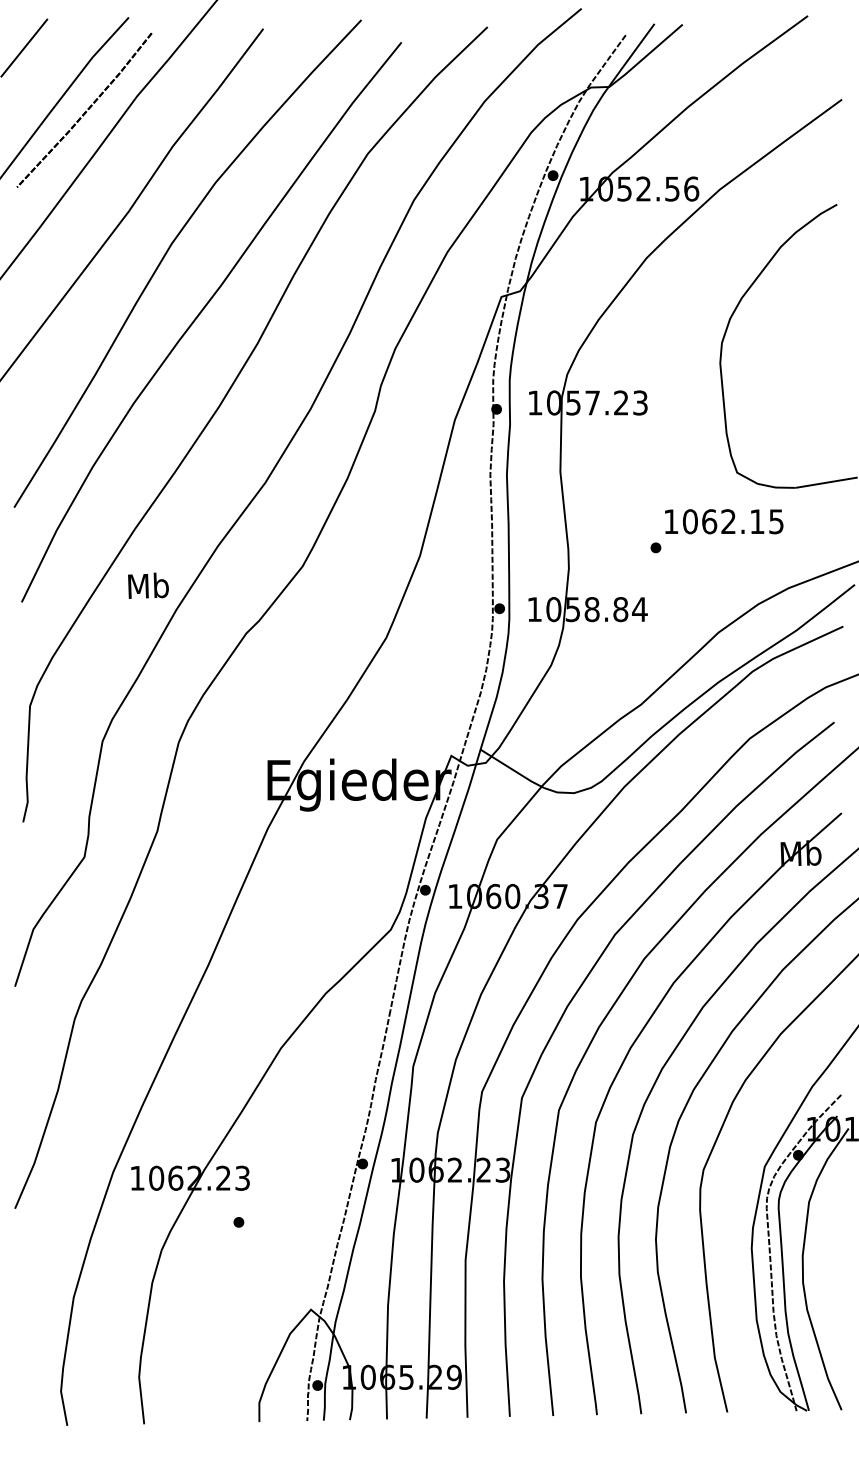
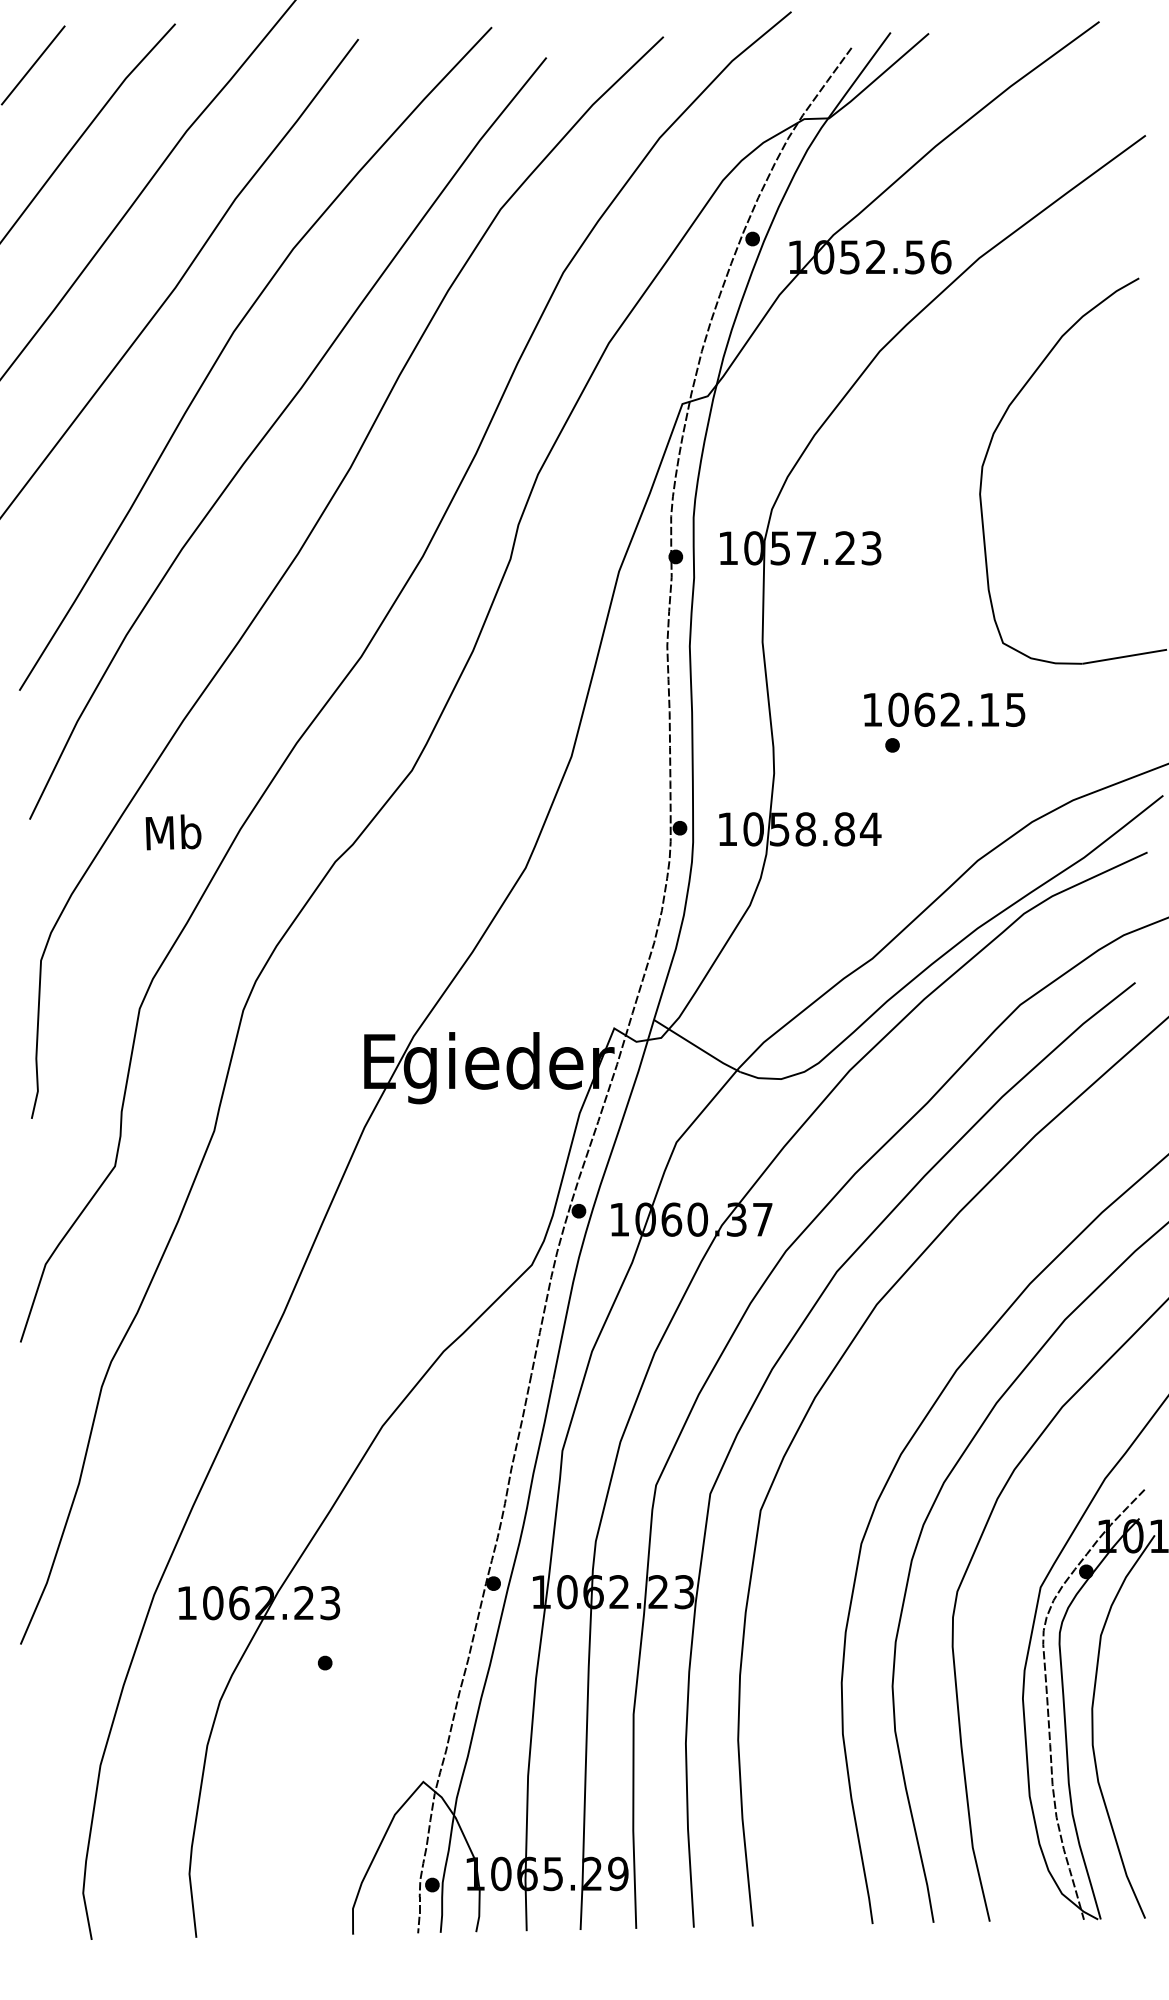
part: (84, 110) -> (115, 150), removed
text: (724, 521) -> (945, 709), moved
text: (148, 585) -> (173, 831), moved
part: (621, 1068) -> (845, 1453), removed

